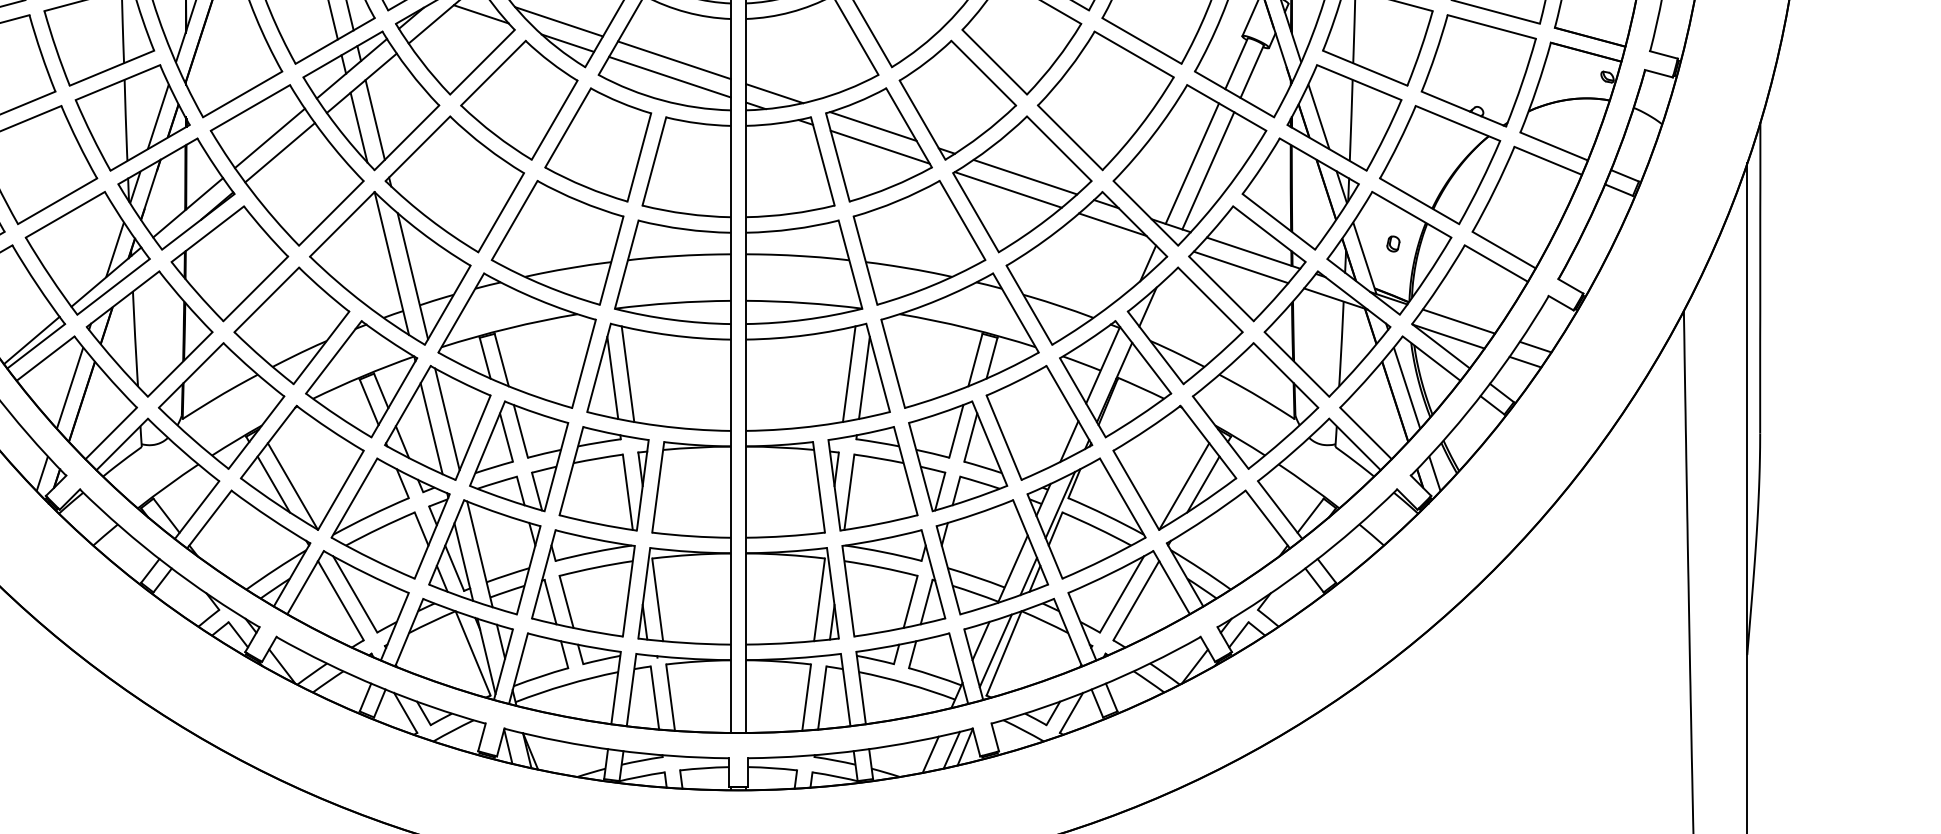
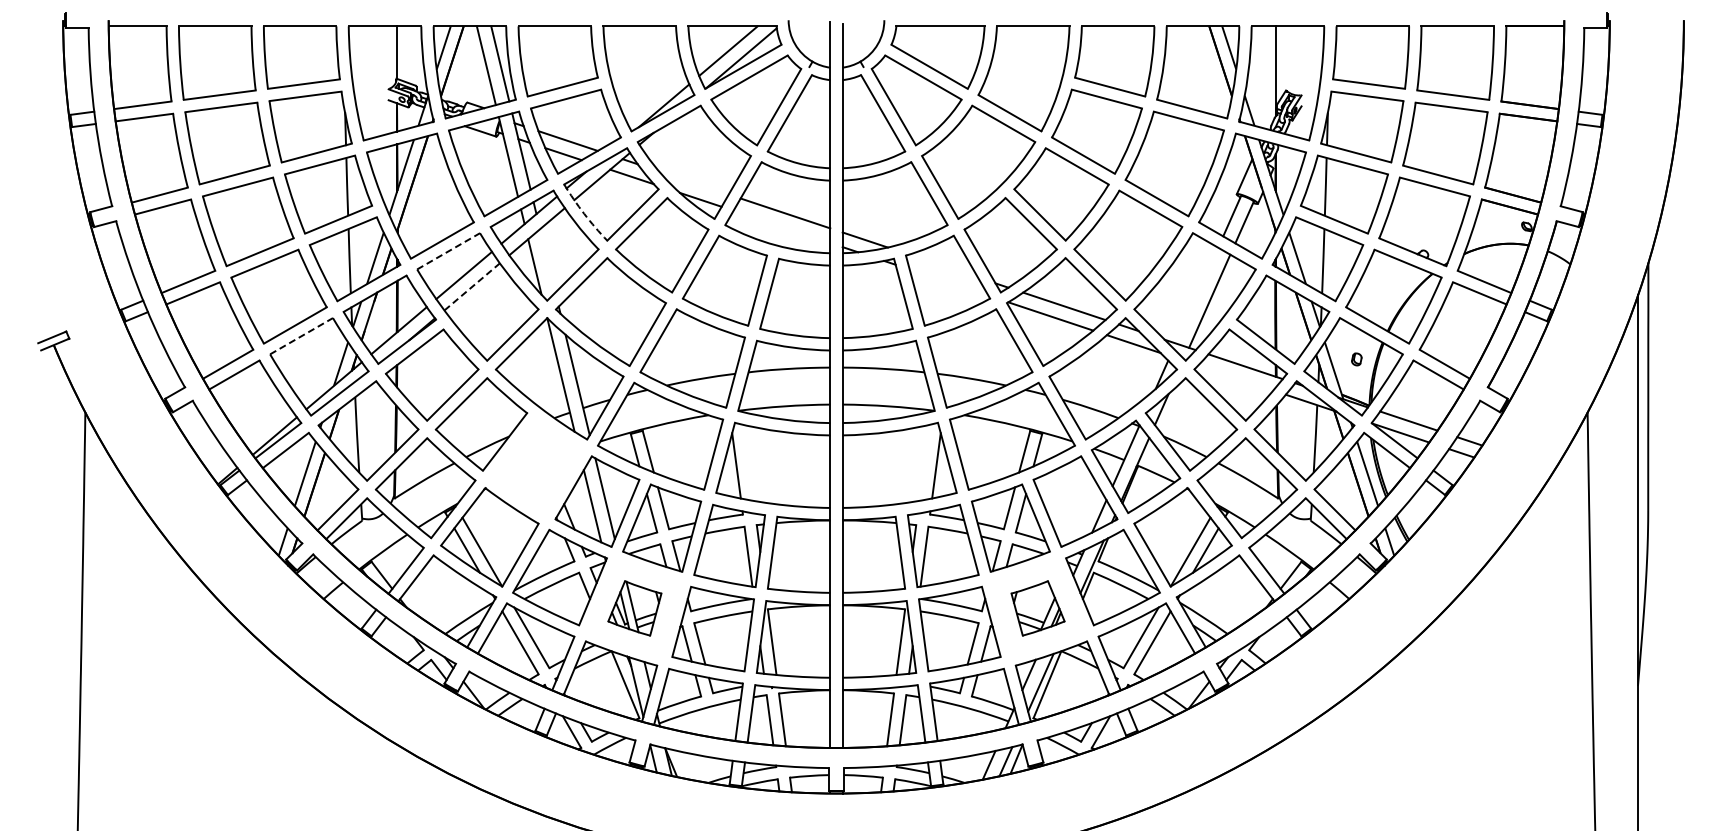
line: (558, 21) -> (693, 182), removed
arc: (421, 60) -> (584, 213), solid -> dashed
line: (669, 76) -> (781, 226), removed
line: (251, 108) -> (449, 251), solid -> dashed
line: (374, 119) -> (547, 260), removed
line: (873, 125) -> (943, 265), removed
line: (879, 147) -> (948, 282), removed
line: (280, 152) -> (472, 286), solid -> dashed
line: (1191, 163) -> (1196, 295), removed
line: (66, 213) -> (302, 335), solid -> dashed
line: (1240, 266) -> (1235, 377), removed
line: (627, 373) -> (748, 462), removed
line: (849, 373) -> (924, 462), removed
part: (361, 378) -> (536, 466), removed
part: (484, 557) -> (634, 608), size x0.6
part: (991, 557) -> (1037, 608), size x0.6

